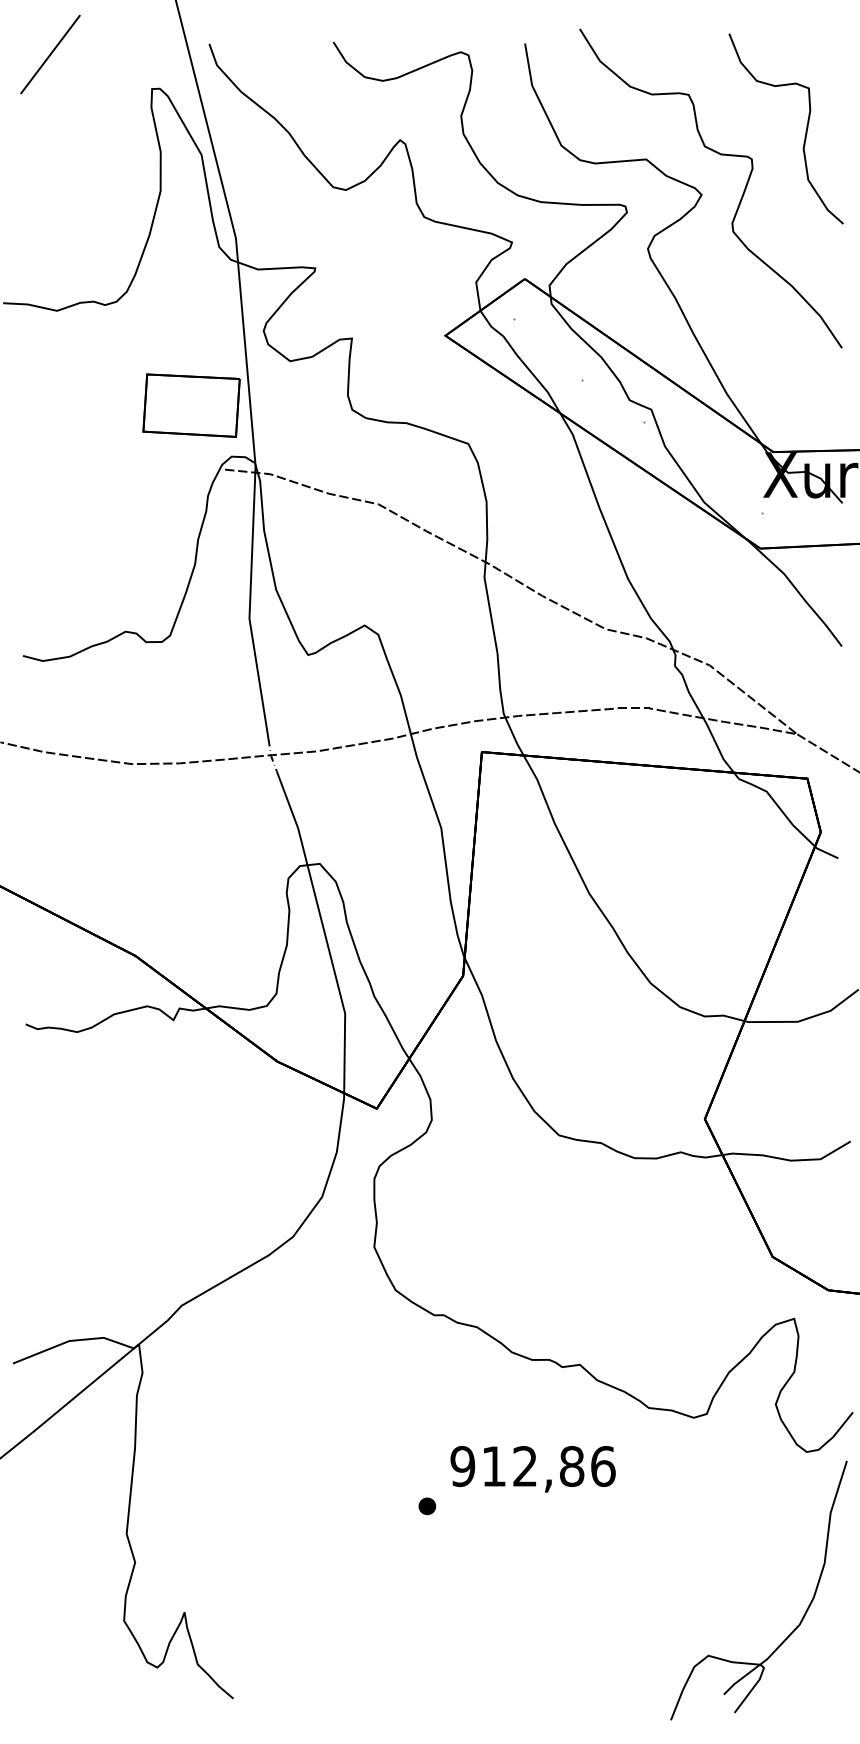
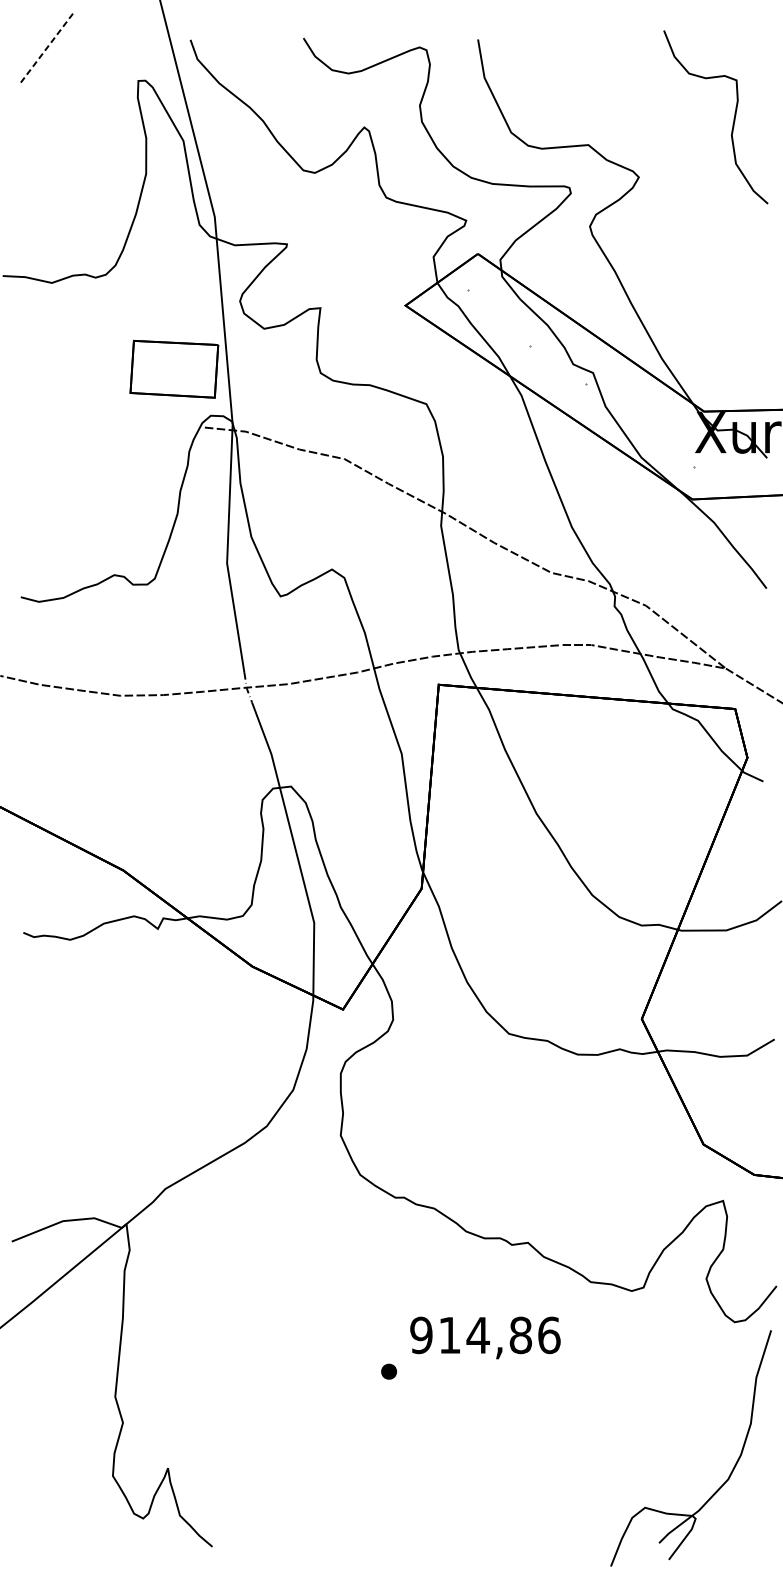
line: (50, 54) -> (45, 49), solid -> dashed
curve: (740, 198) -> (674, 180), removed
text: (525, 1466) -> (478, 1335), 912,86 -> 914,86

